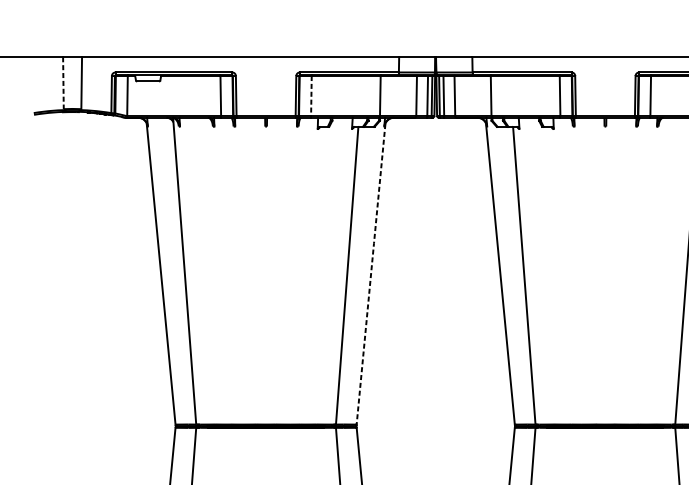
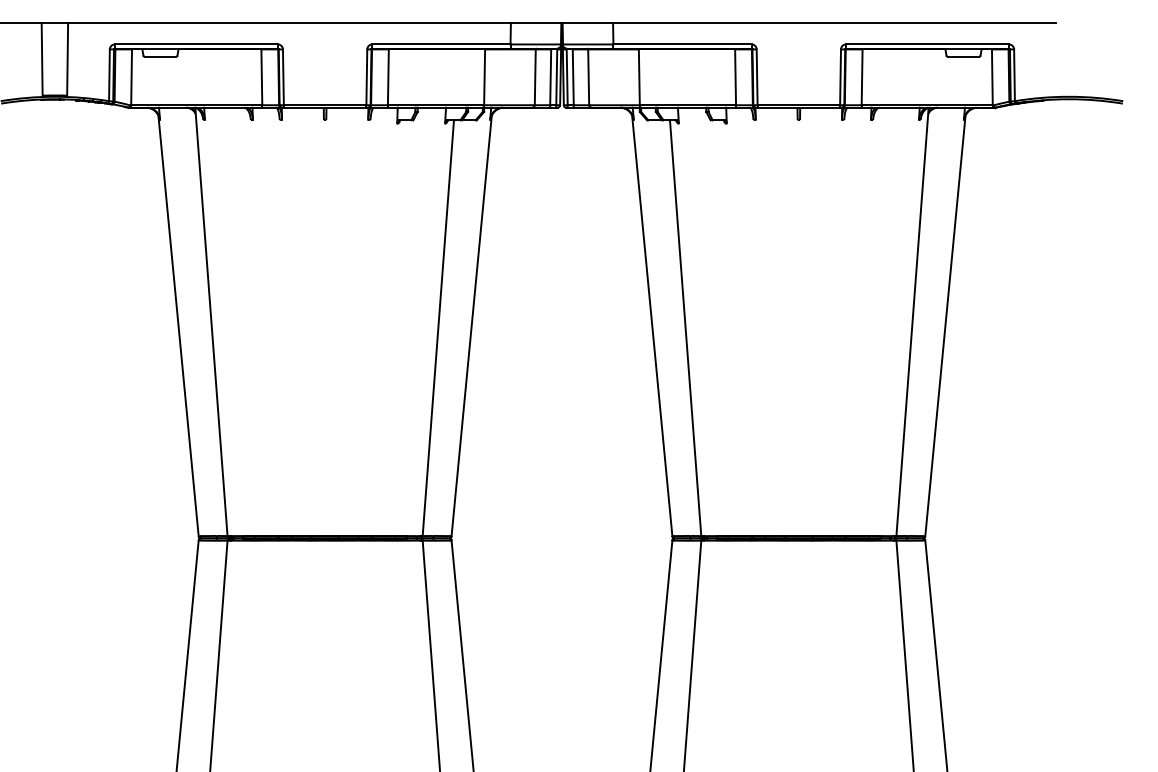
line: (63, 83) -> (42, 59), dashed -> solid
line: (311, 96) -> (388, 77), dashed -> solid
line: (370, 273) -> (471, 325), dashed -> solid

